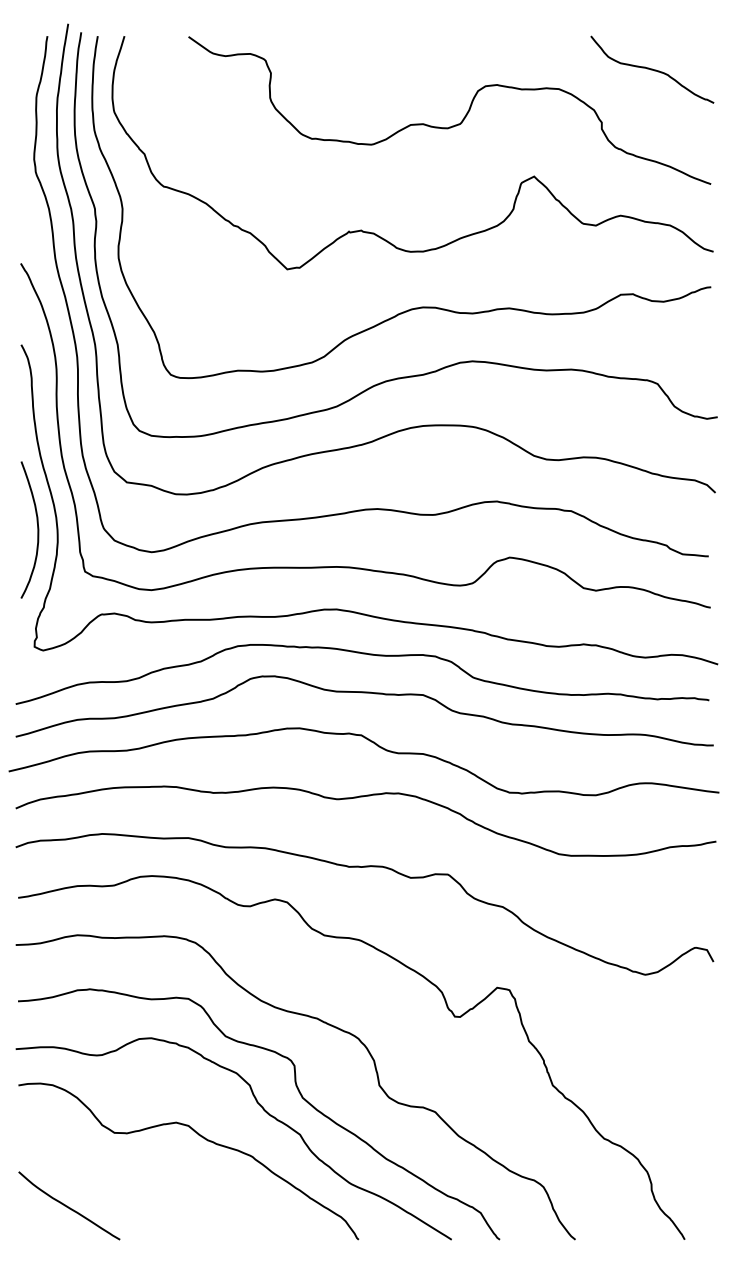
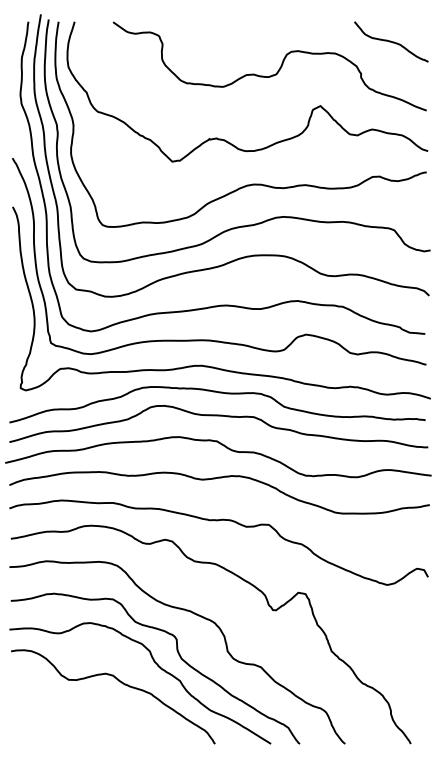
curve: (35, 525) -> (21, 315), removed
curve: (69, 1205) -> (41, 723), removed

